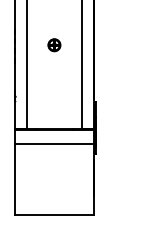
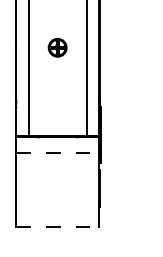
part: (54, 44) -> (57, 47), size x1.4
line: (54, 144) -> (57, 152), solid -> dashed
line: (54, 214) -> (57, 226), solid -> dashed

